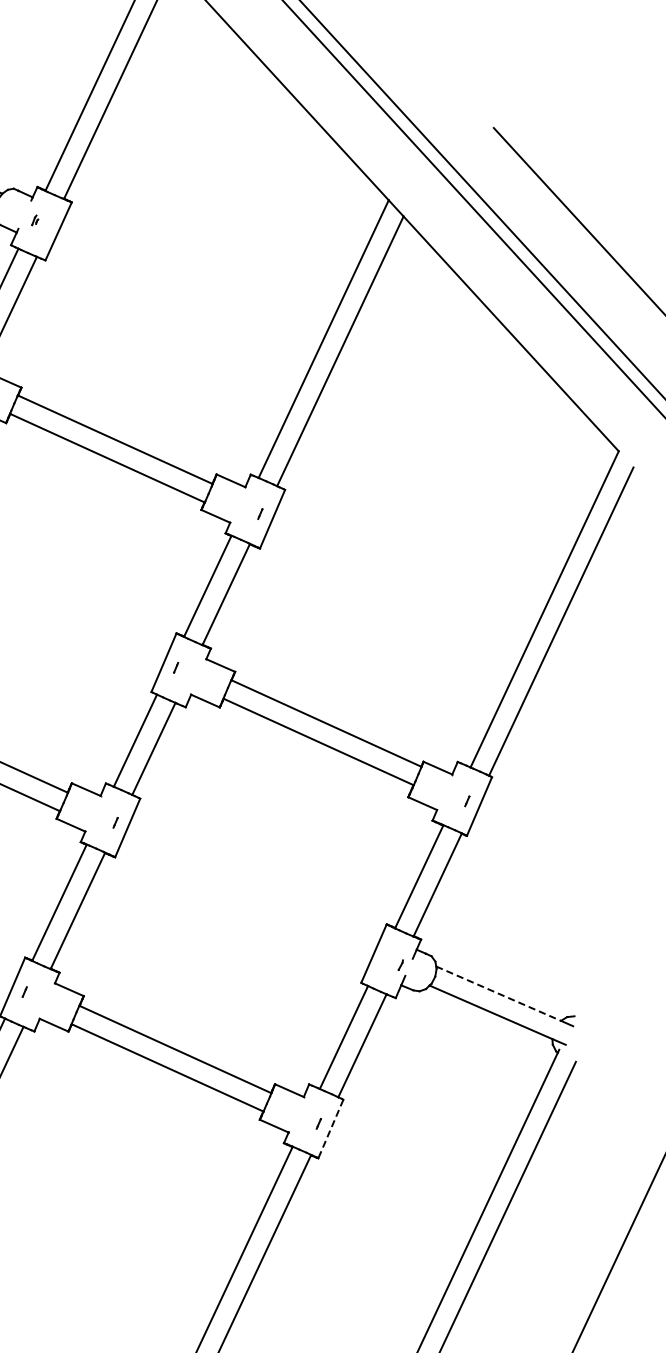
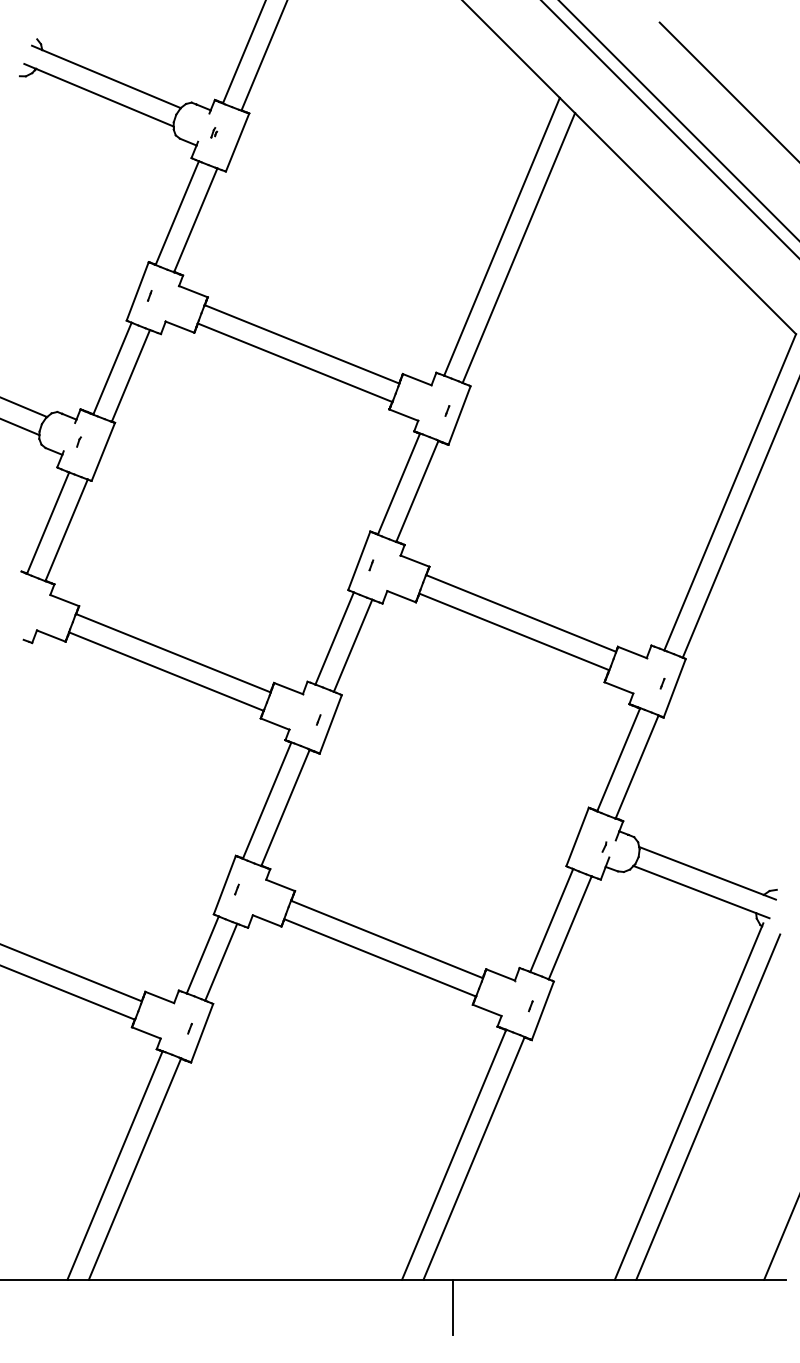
line: (498, 993) -> (701, 870), dashed -> solid
line: (330, 1129) -> (542, 1011), dashed -> solid

